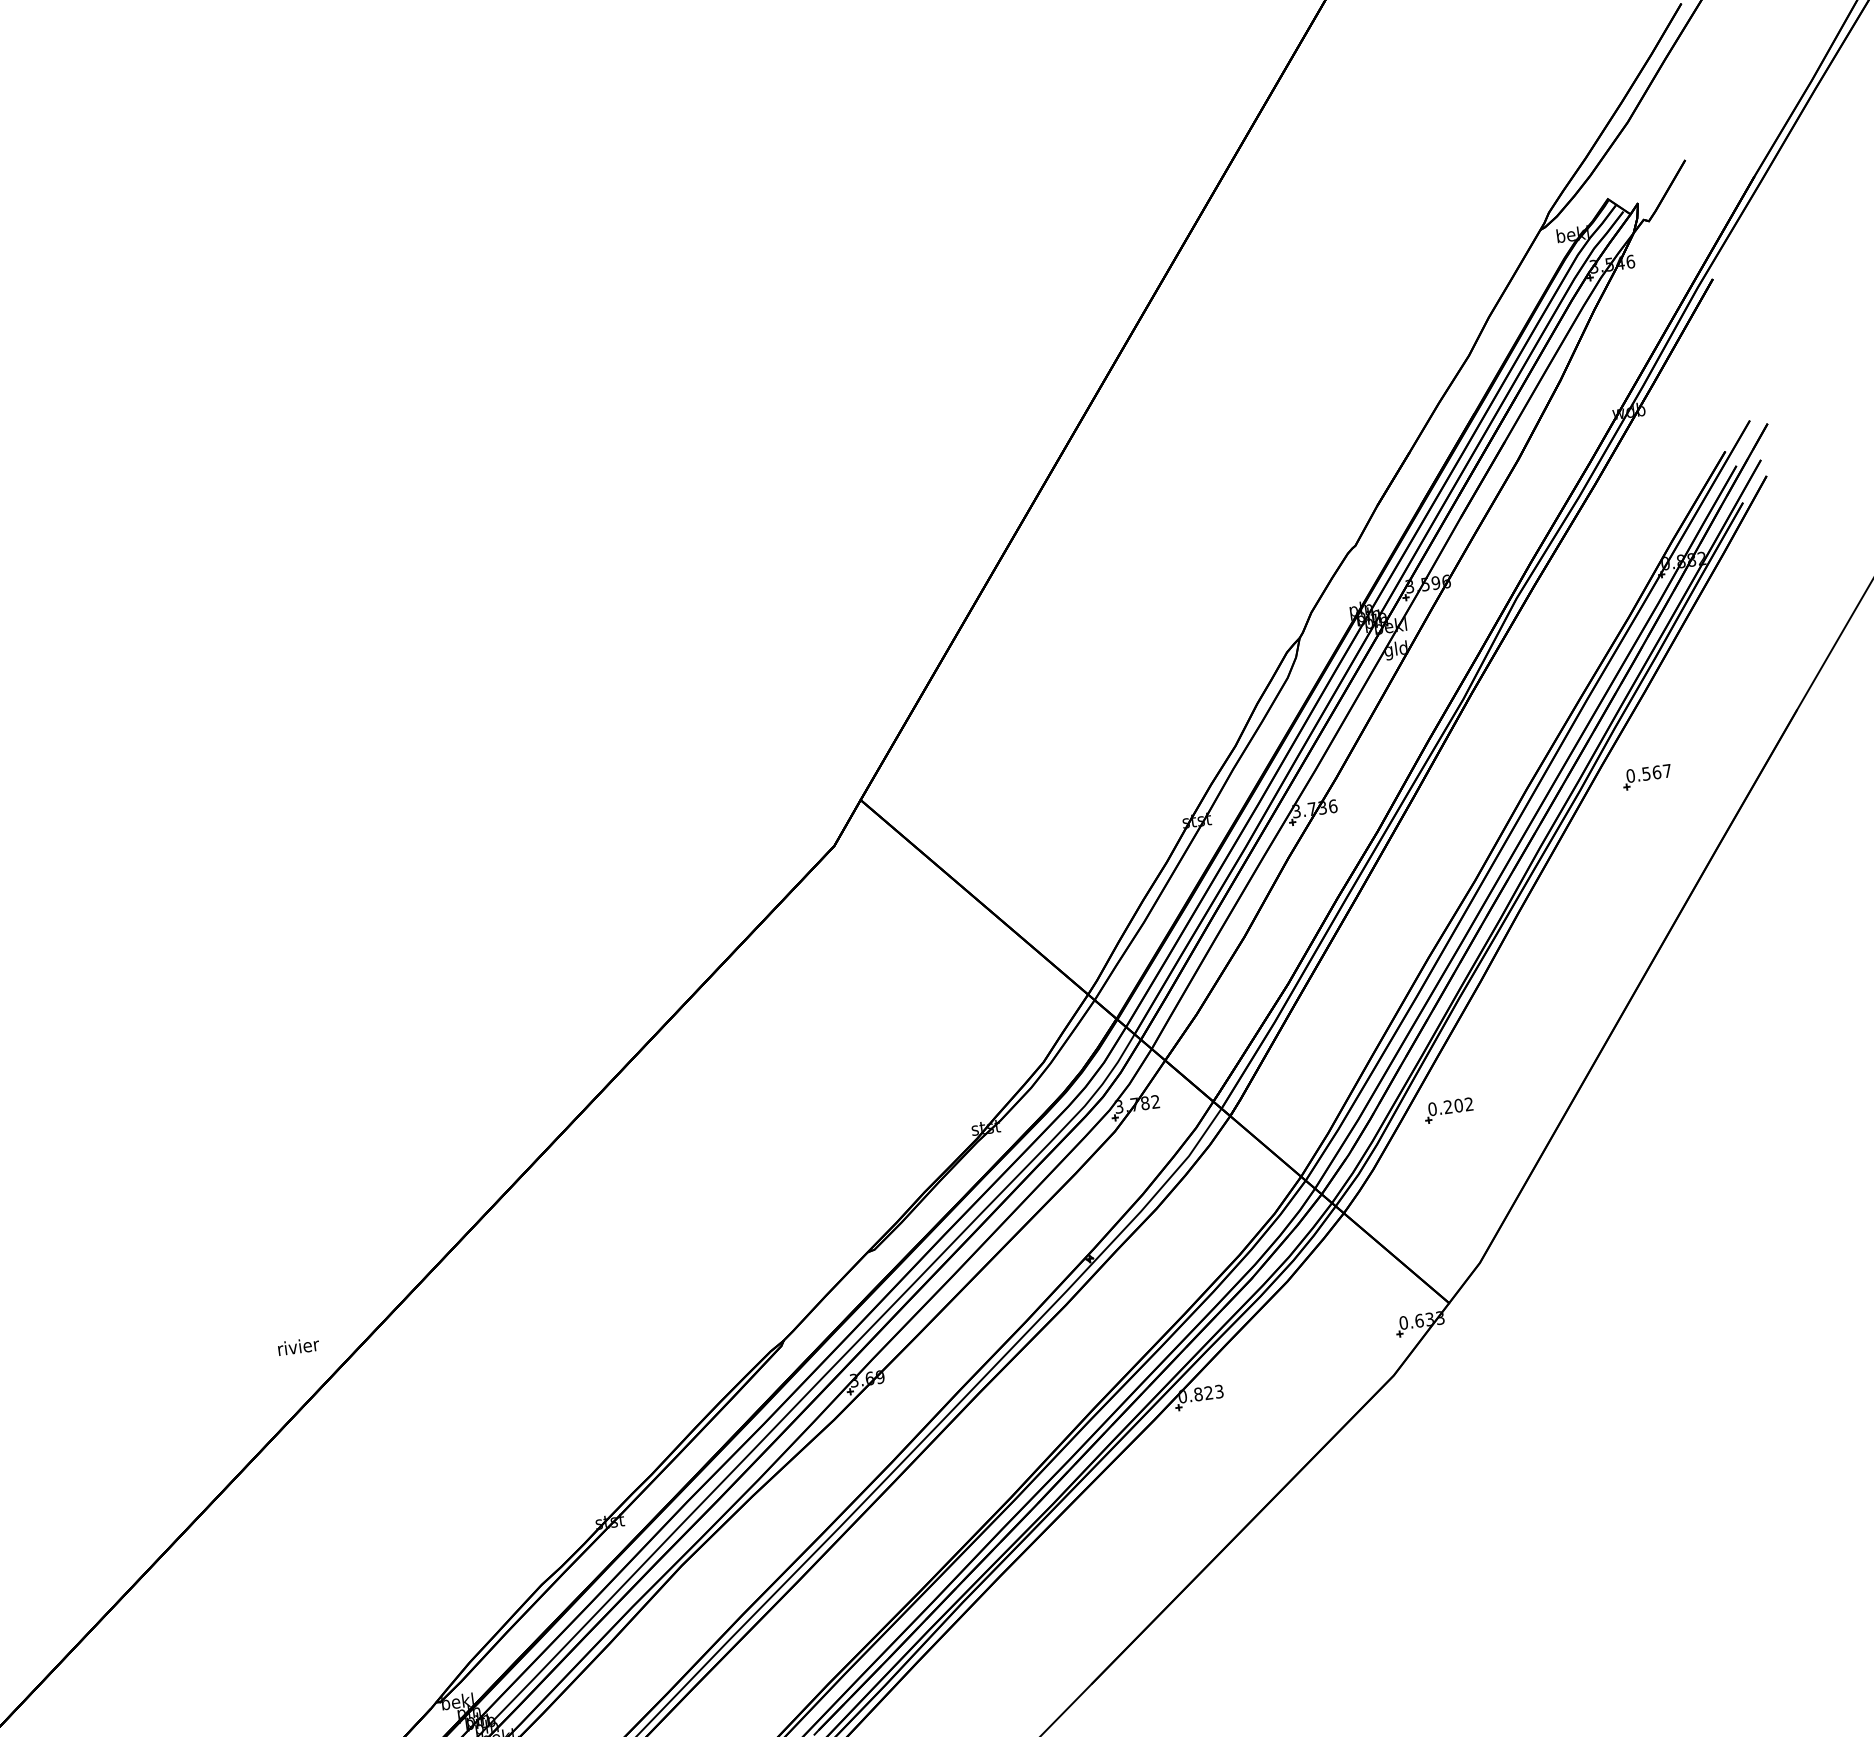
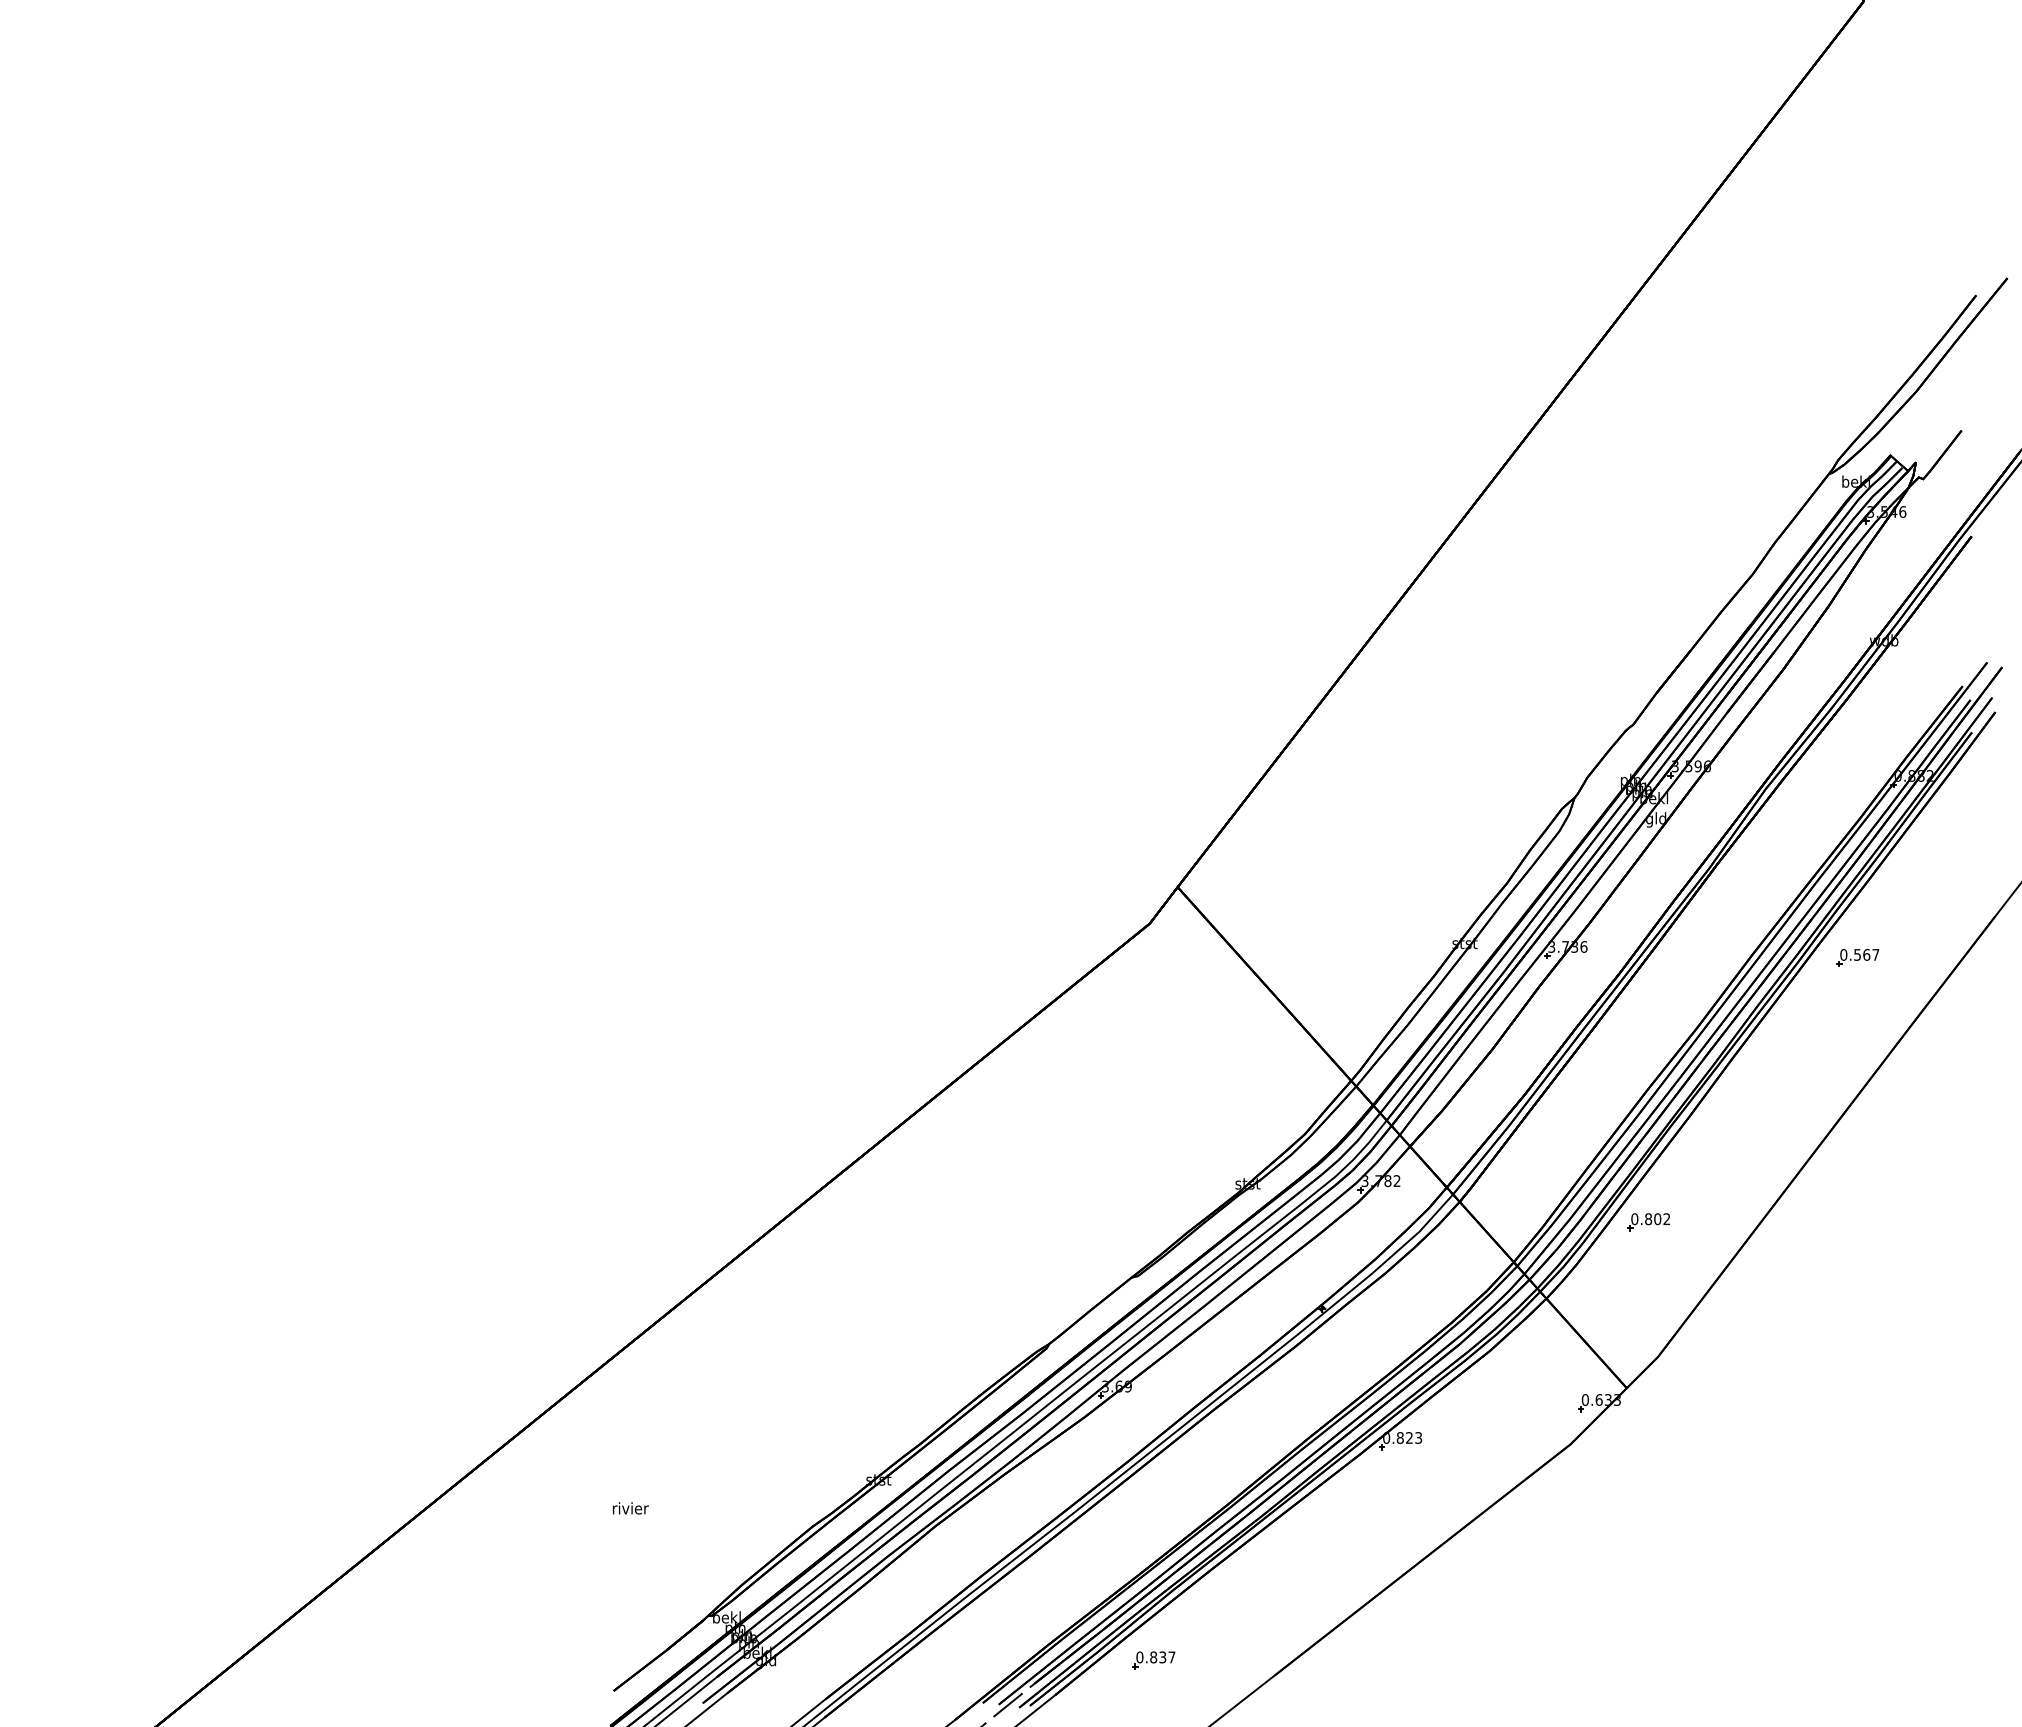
text: (1448, 1107) -> (1648, 1219), 0.202 -> 0.802
text: (298, 1346) -> (630, 1508), moved
part: (950, 1685) -> (1153, 1660), added

